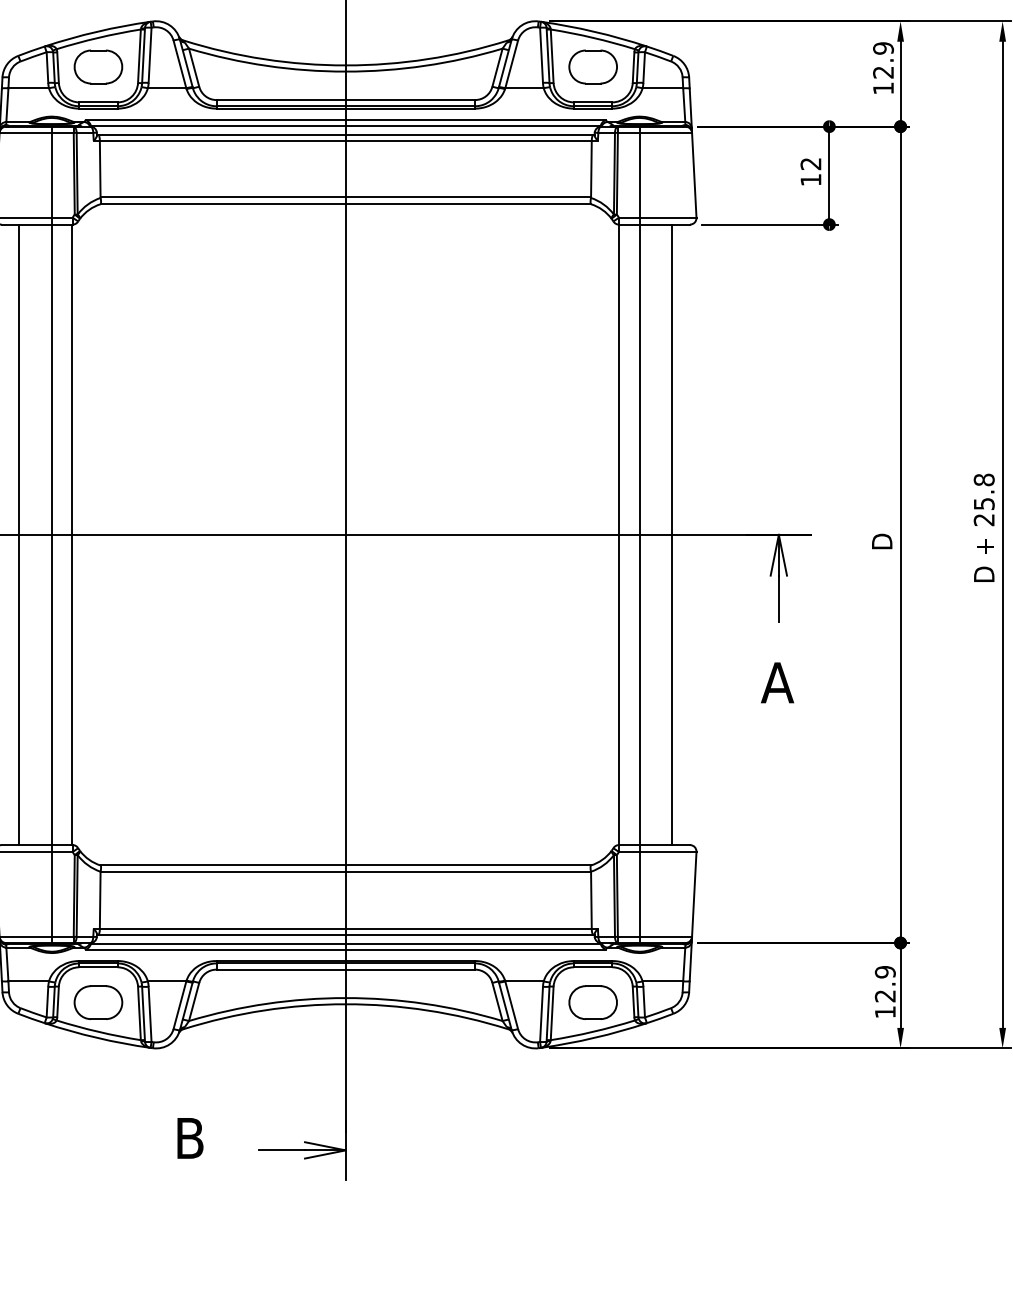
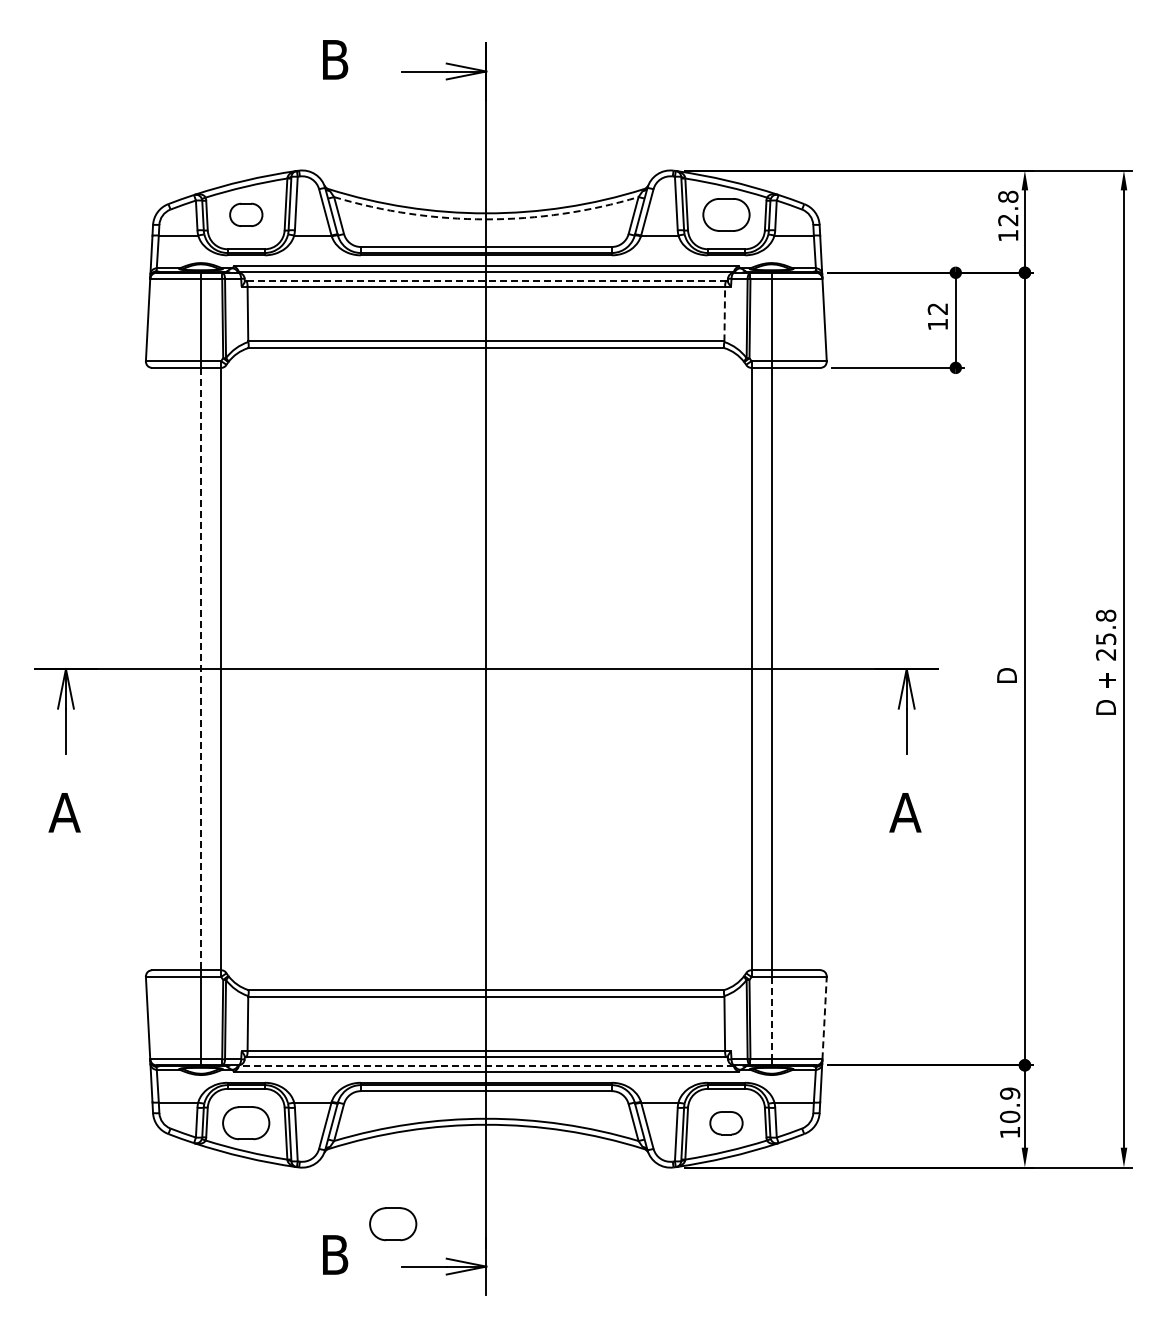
text: (883, 48) -> (1008, 196), 12.9 -> 12.8
part: (98, 66) -> (246, 214), size x0.7
arc: (345, 71) -> (486, 219), solid -> dashed
line: (344, 134) -> (485, 280), solid -> dashed
line: (591, 168) -> (724, 313), solid -> dashed
line: (19, 534) -> (169, 668), removed
line: (672, 534) -> (803, 668), removed
line: (52, 535) -> (201, 669), solid -> dashed
line: (694, 893) -> (824, 1017), solid -> dashed
line: (639, 894) -> (771, 1018), solid -> dashed
line: (344, 944) -> (485, 1066), solid -> dashed
text: (885, 995) -> (1010, 1116), 12.9 -> 10.9
part: (593, 1002) -> (726, 1123), size x0.7
part: (250, 1106) -> (393, 1224), added

